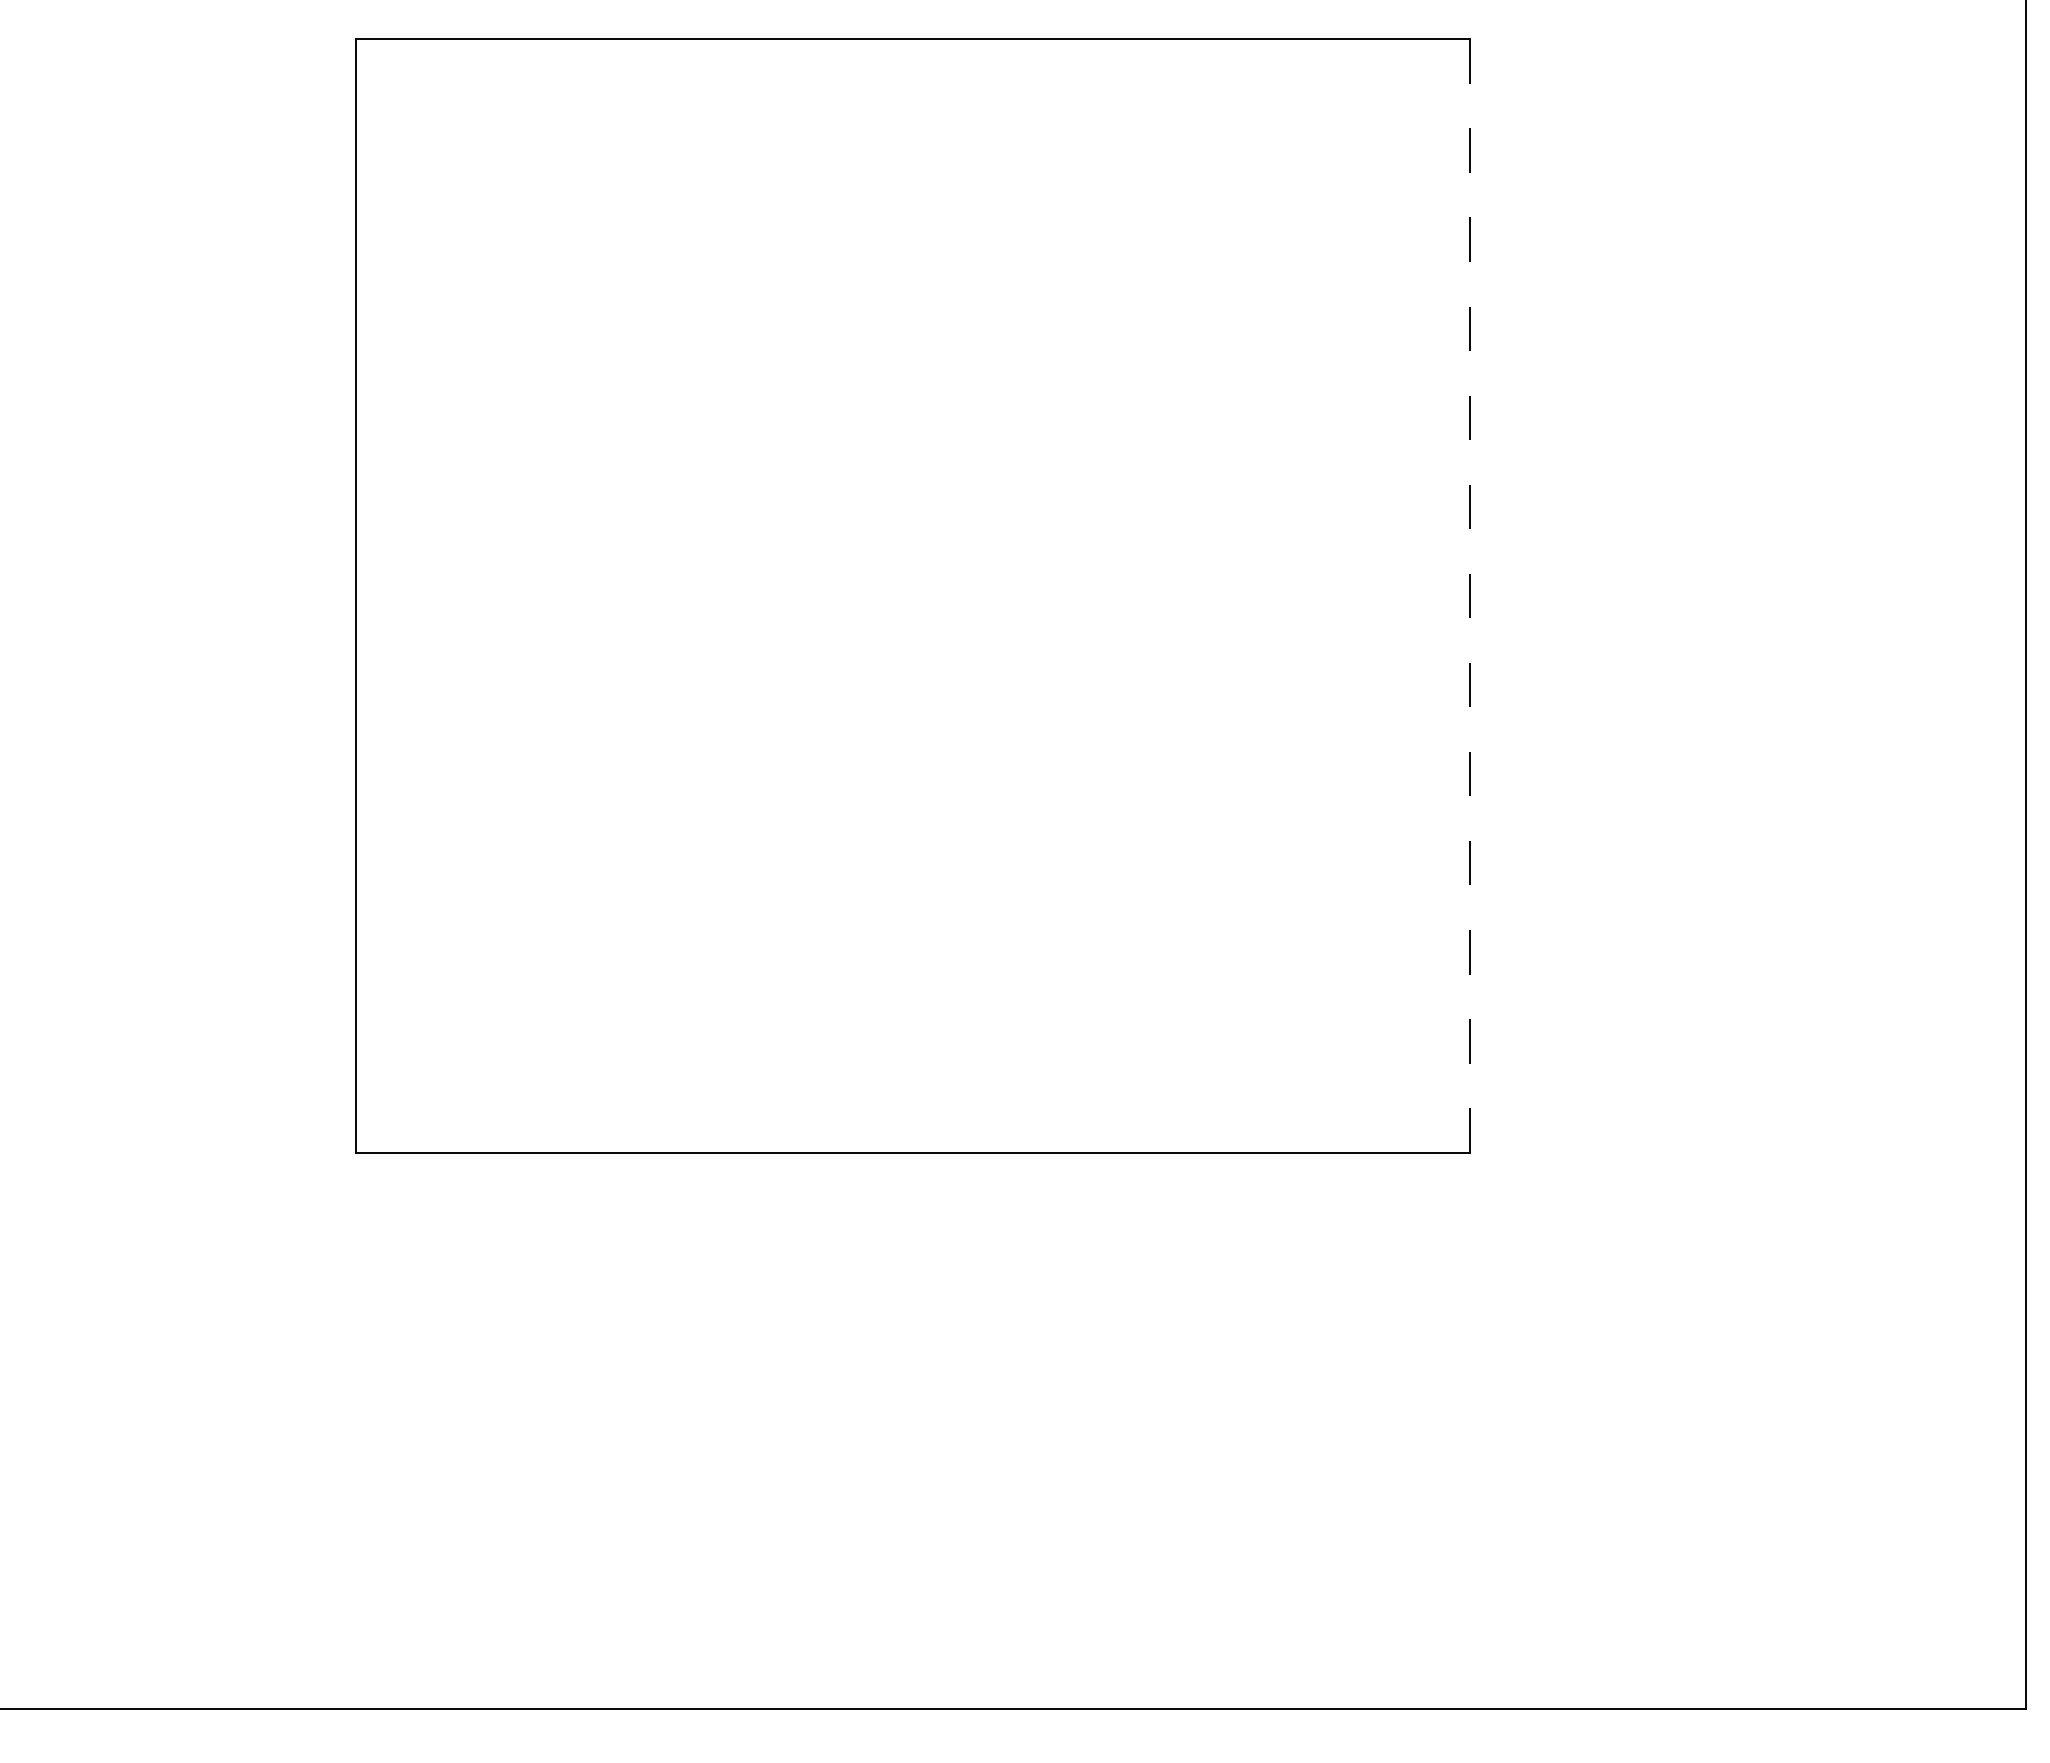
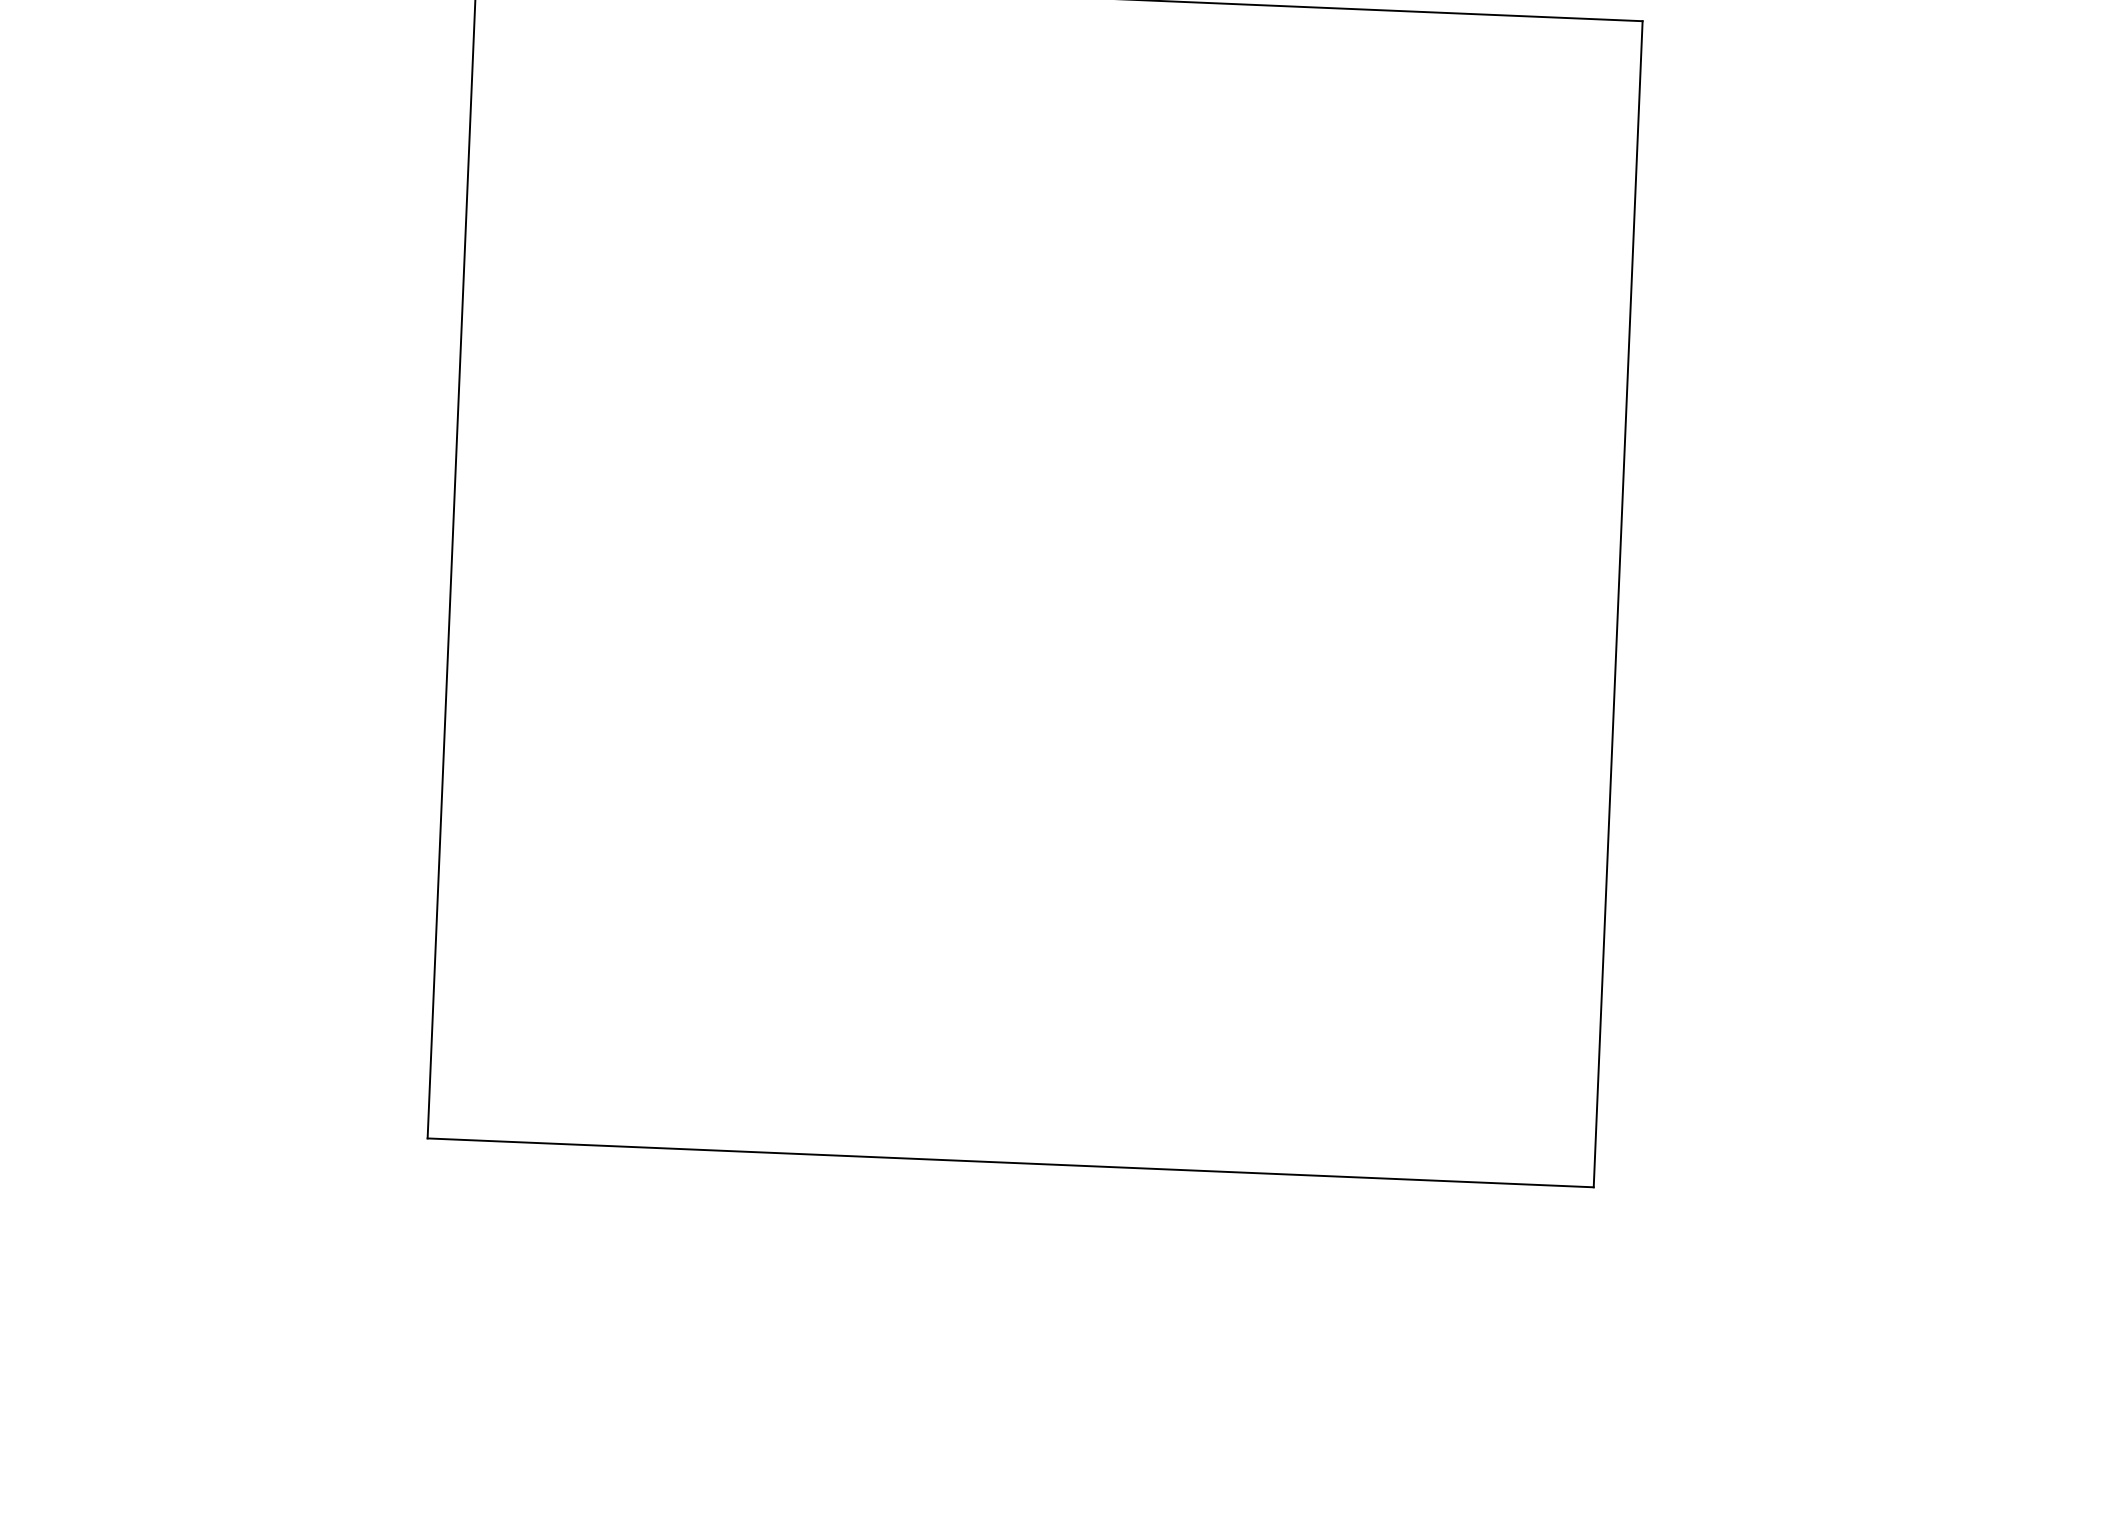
line: (1469, 595) -> (1618, 603), dashed -> solid

